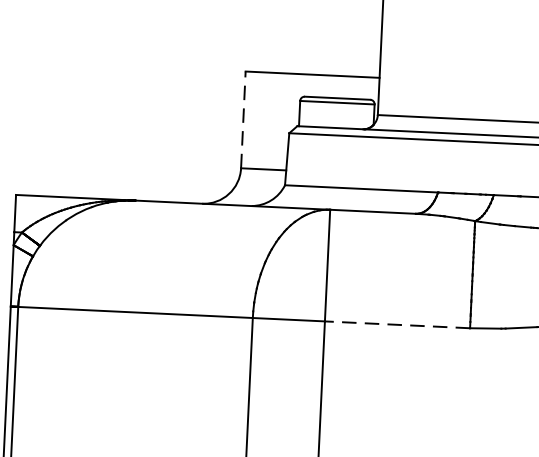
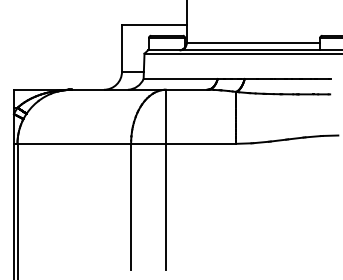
line: (244, 118) -> (122, 47), dashed -> solid
line: (396, 324) -> (200, 143), dashed -> solid

